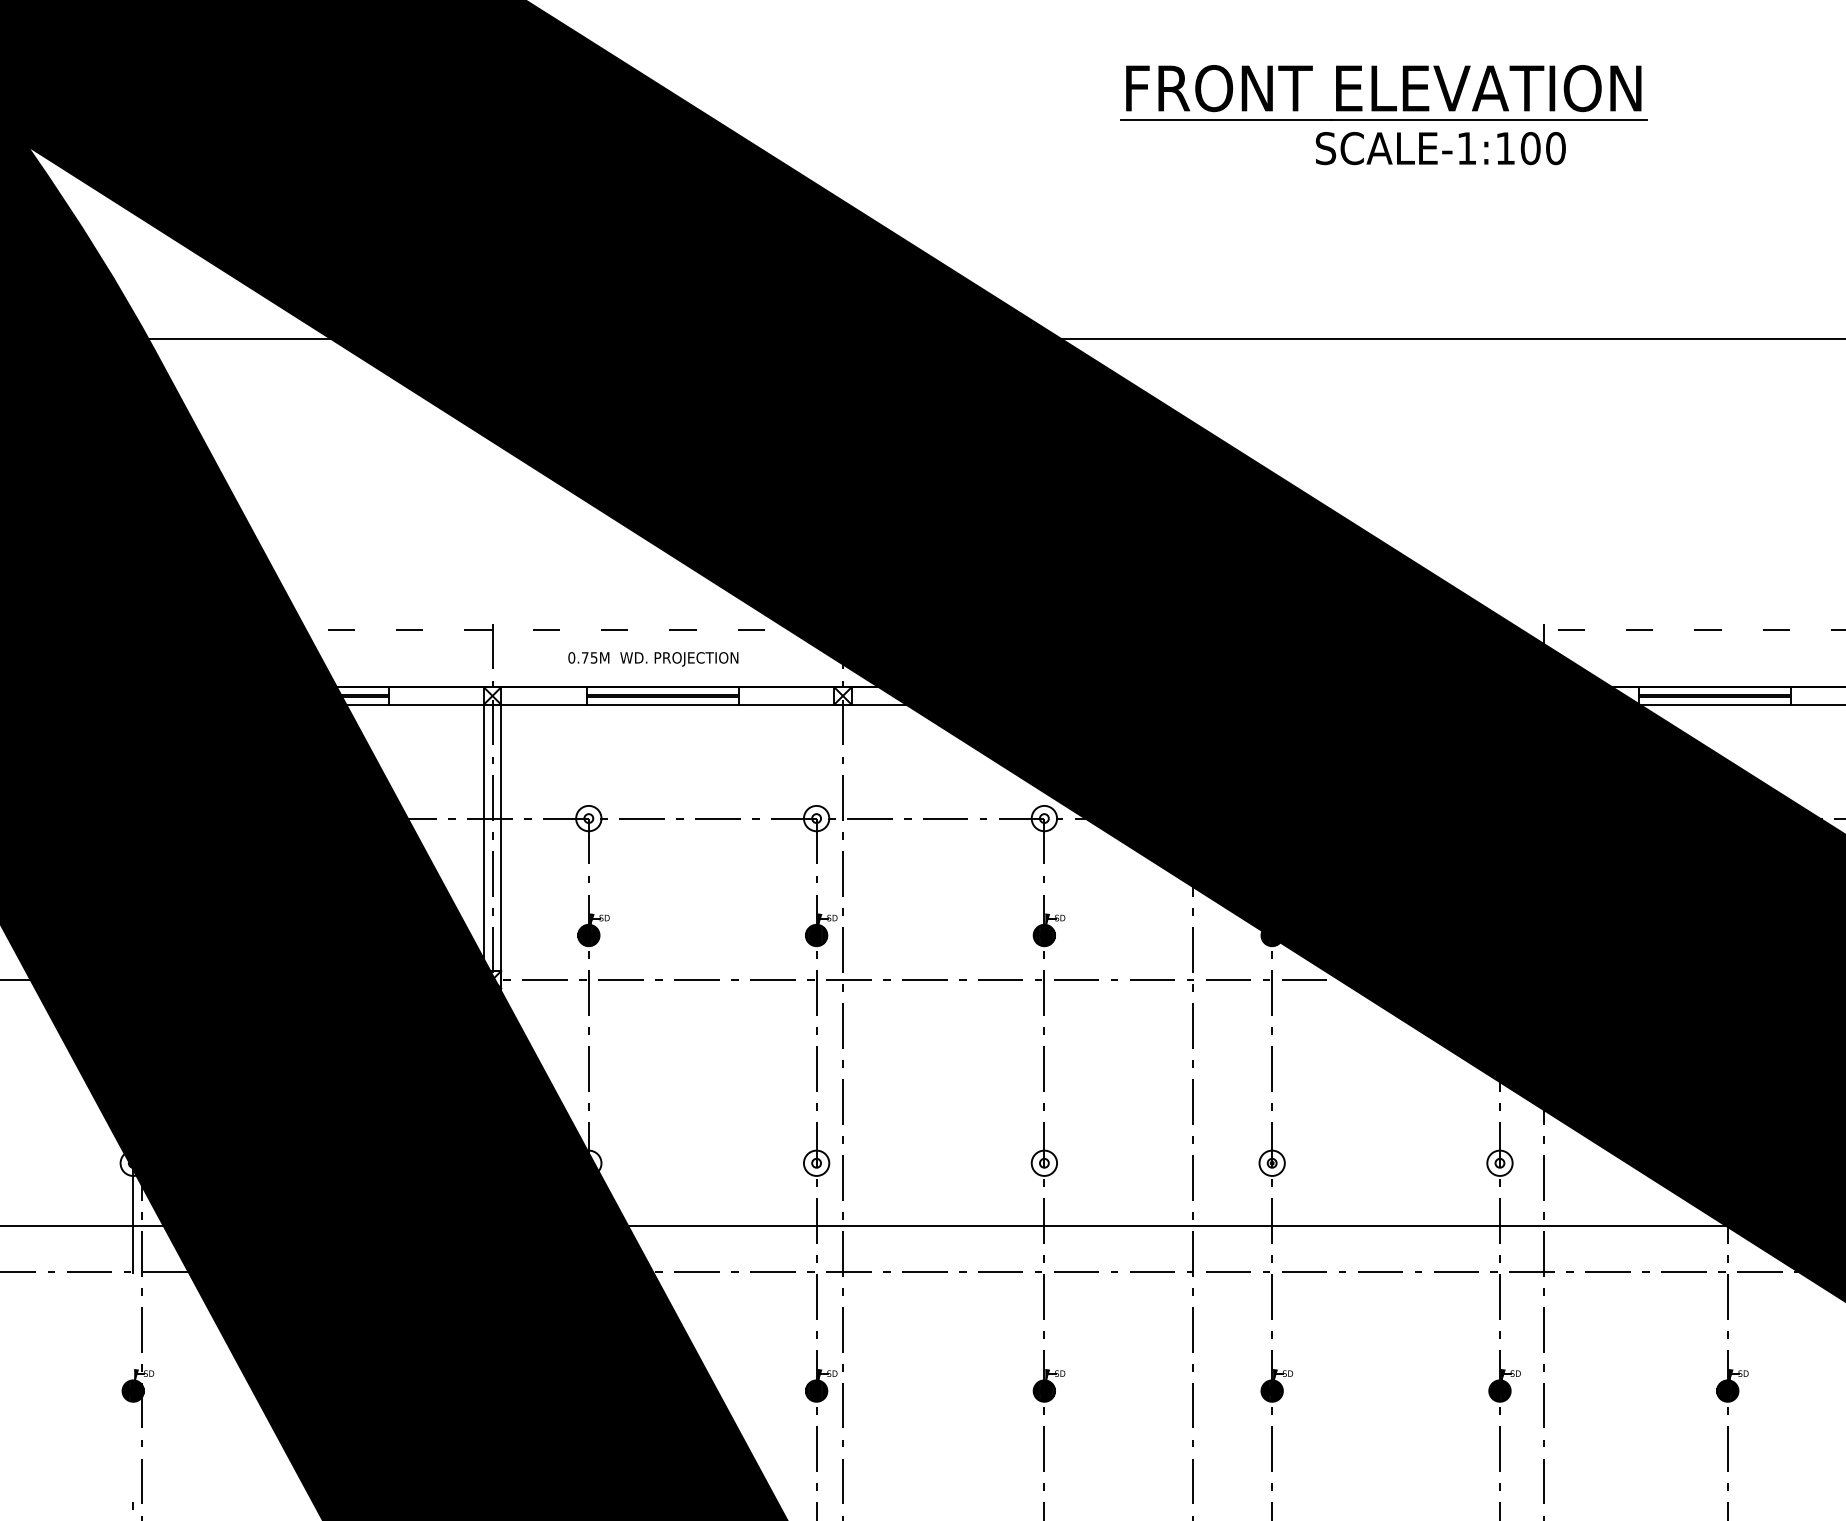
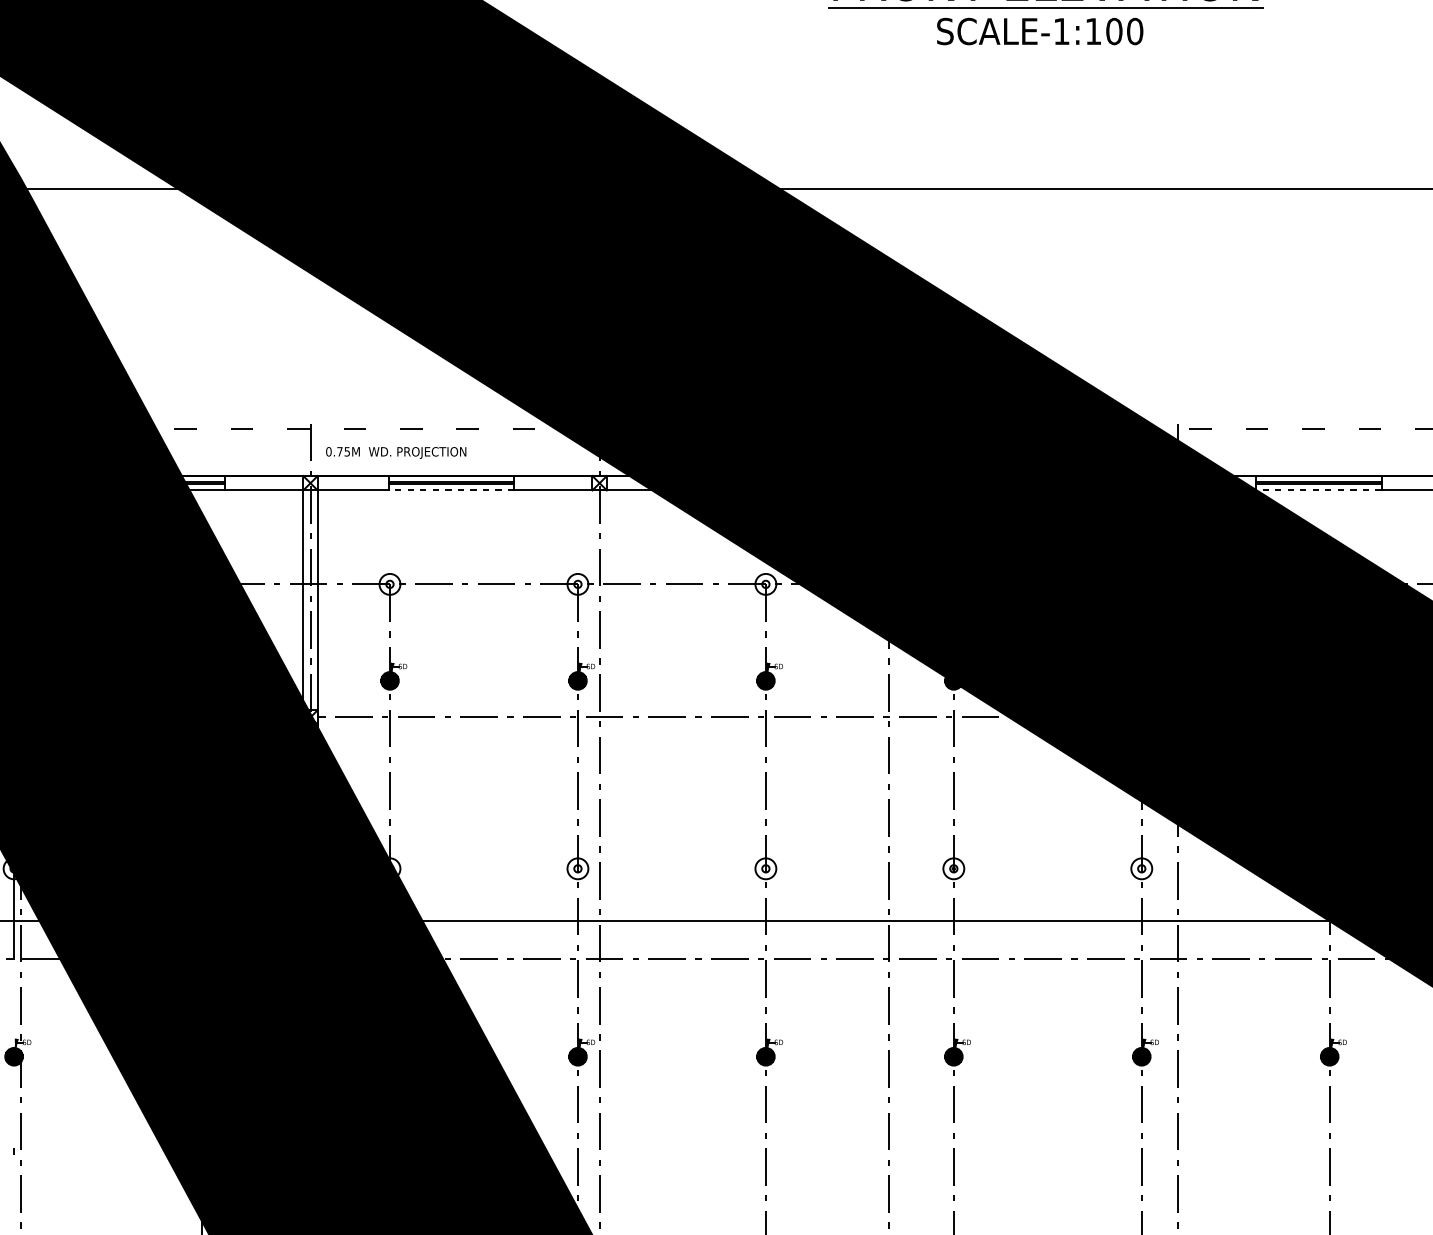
text: (1440, 148) -> (1039, 31), moved
text: (653, 659) -> (396, 453), moved
line: (663, 704) -> (451, 490), solid -> dashed
line: (1714, 704) -> (1318, 490), solid -> dashed

